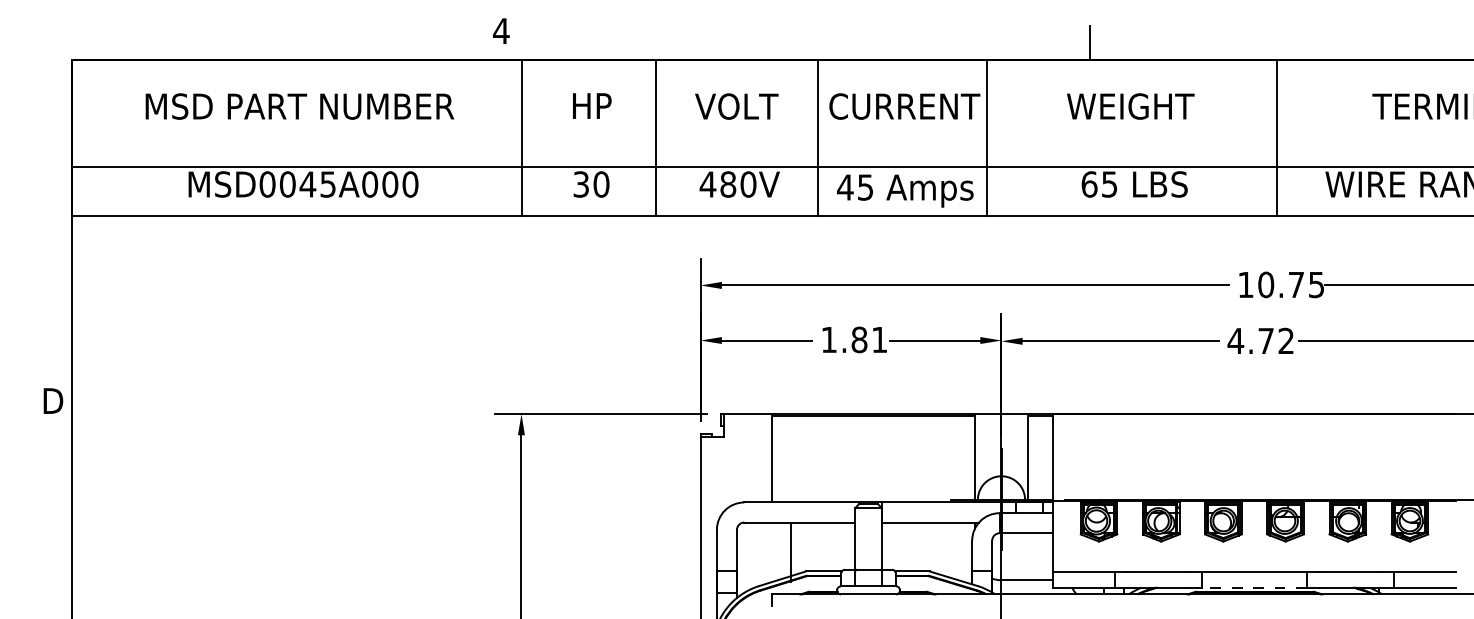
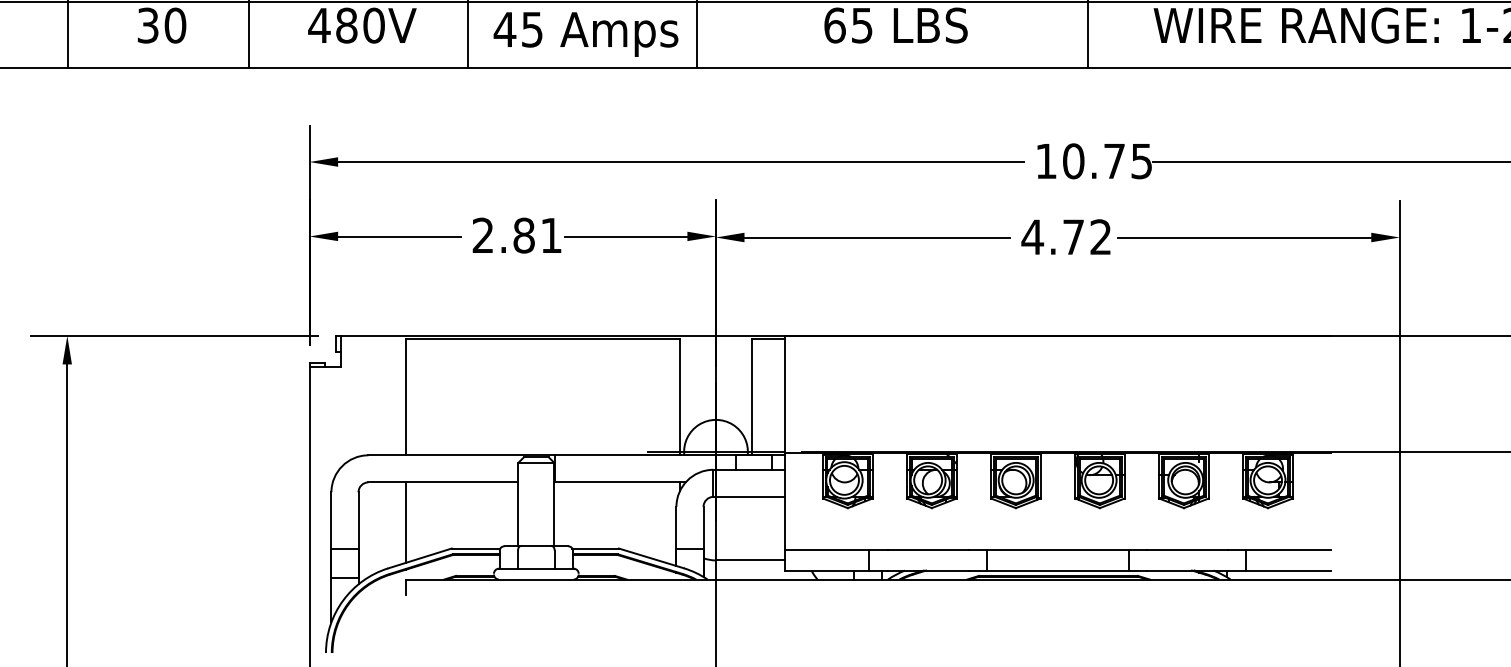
text: (828, 339) -> (482, 235), 1.81 -> 2.81
line: (791, 552) -> (406, 522), moved
line: (1254, 587) -> (1057, 570), dashed -> solid

